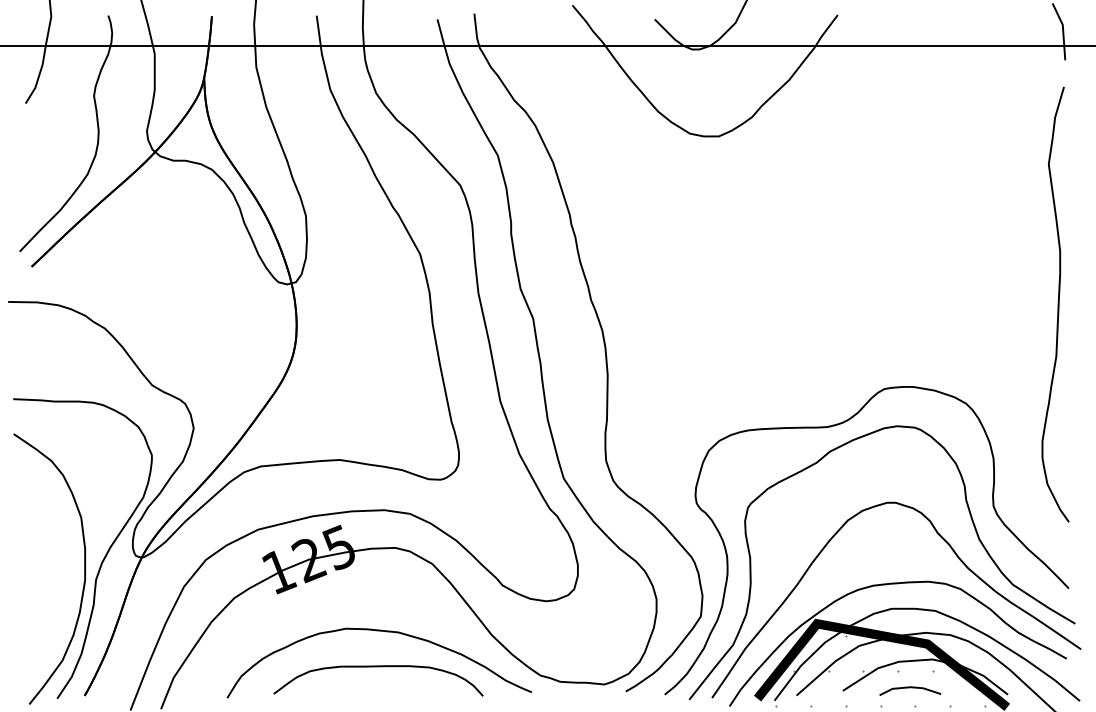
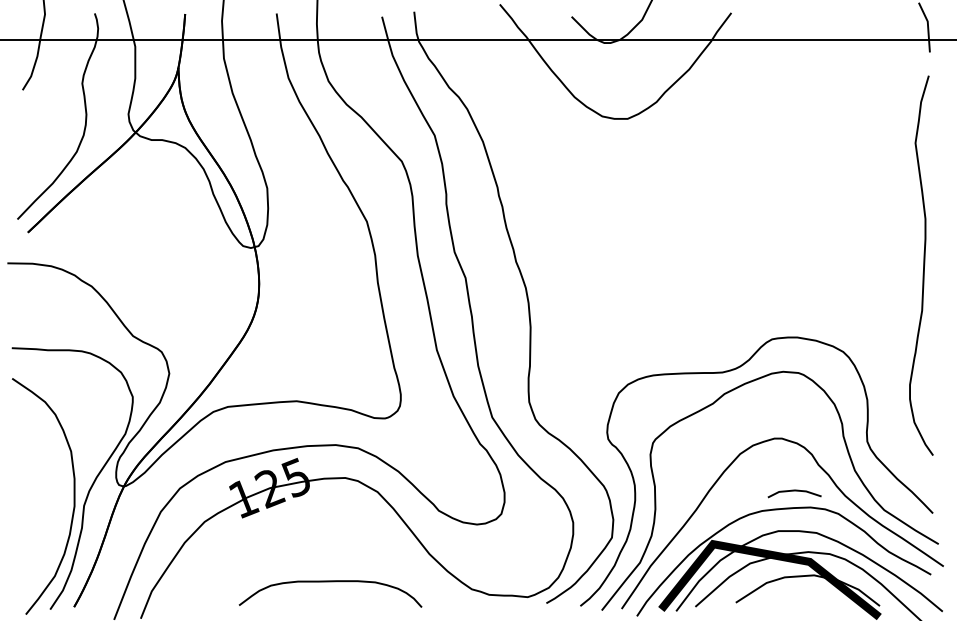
curve: (378, 631) -> (330, 550), removed
hatch: (880, 670) -> (768, 584), removed
line: (910, 688) -> (794, 491), moved

